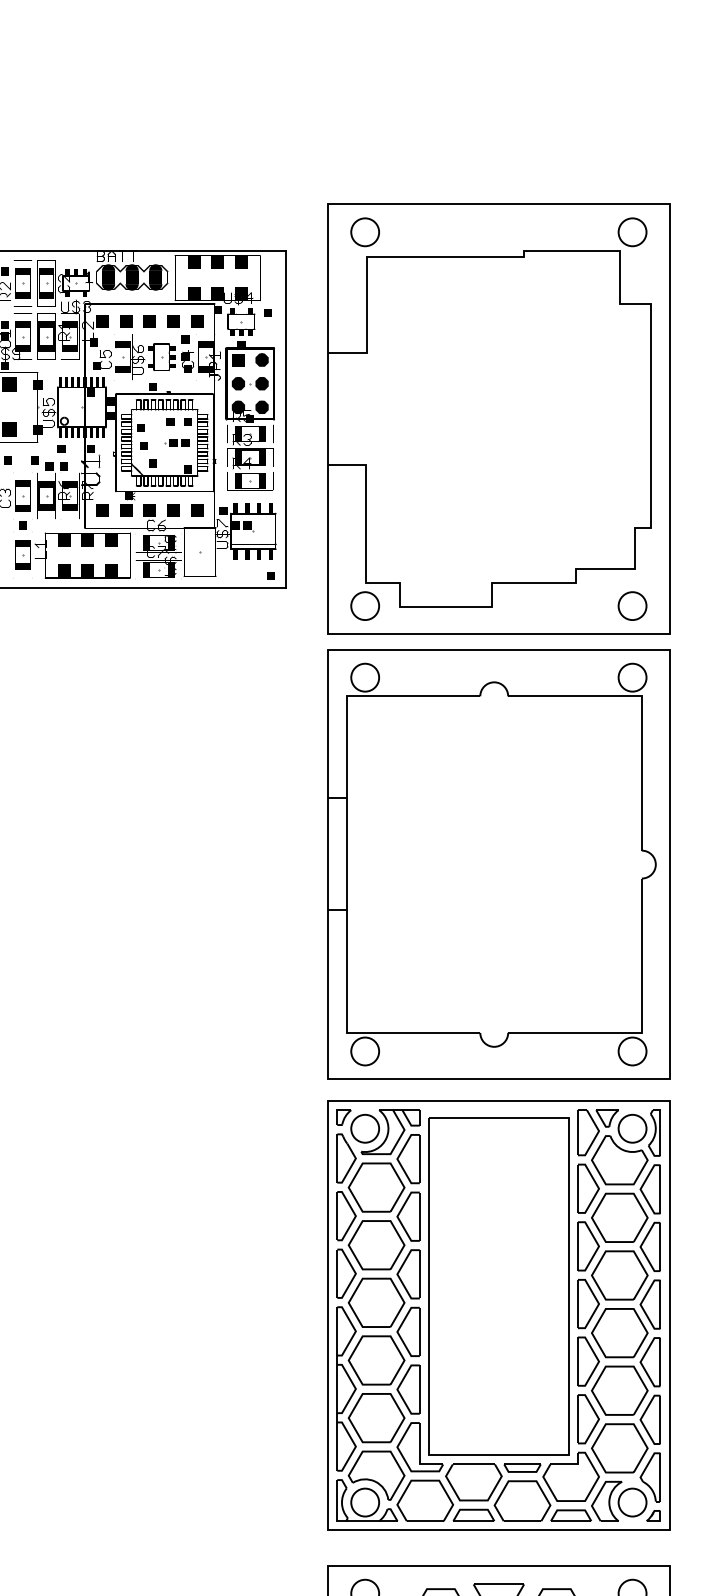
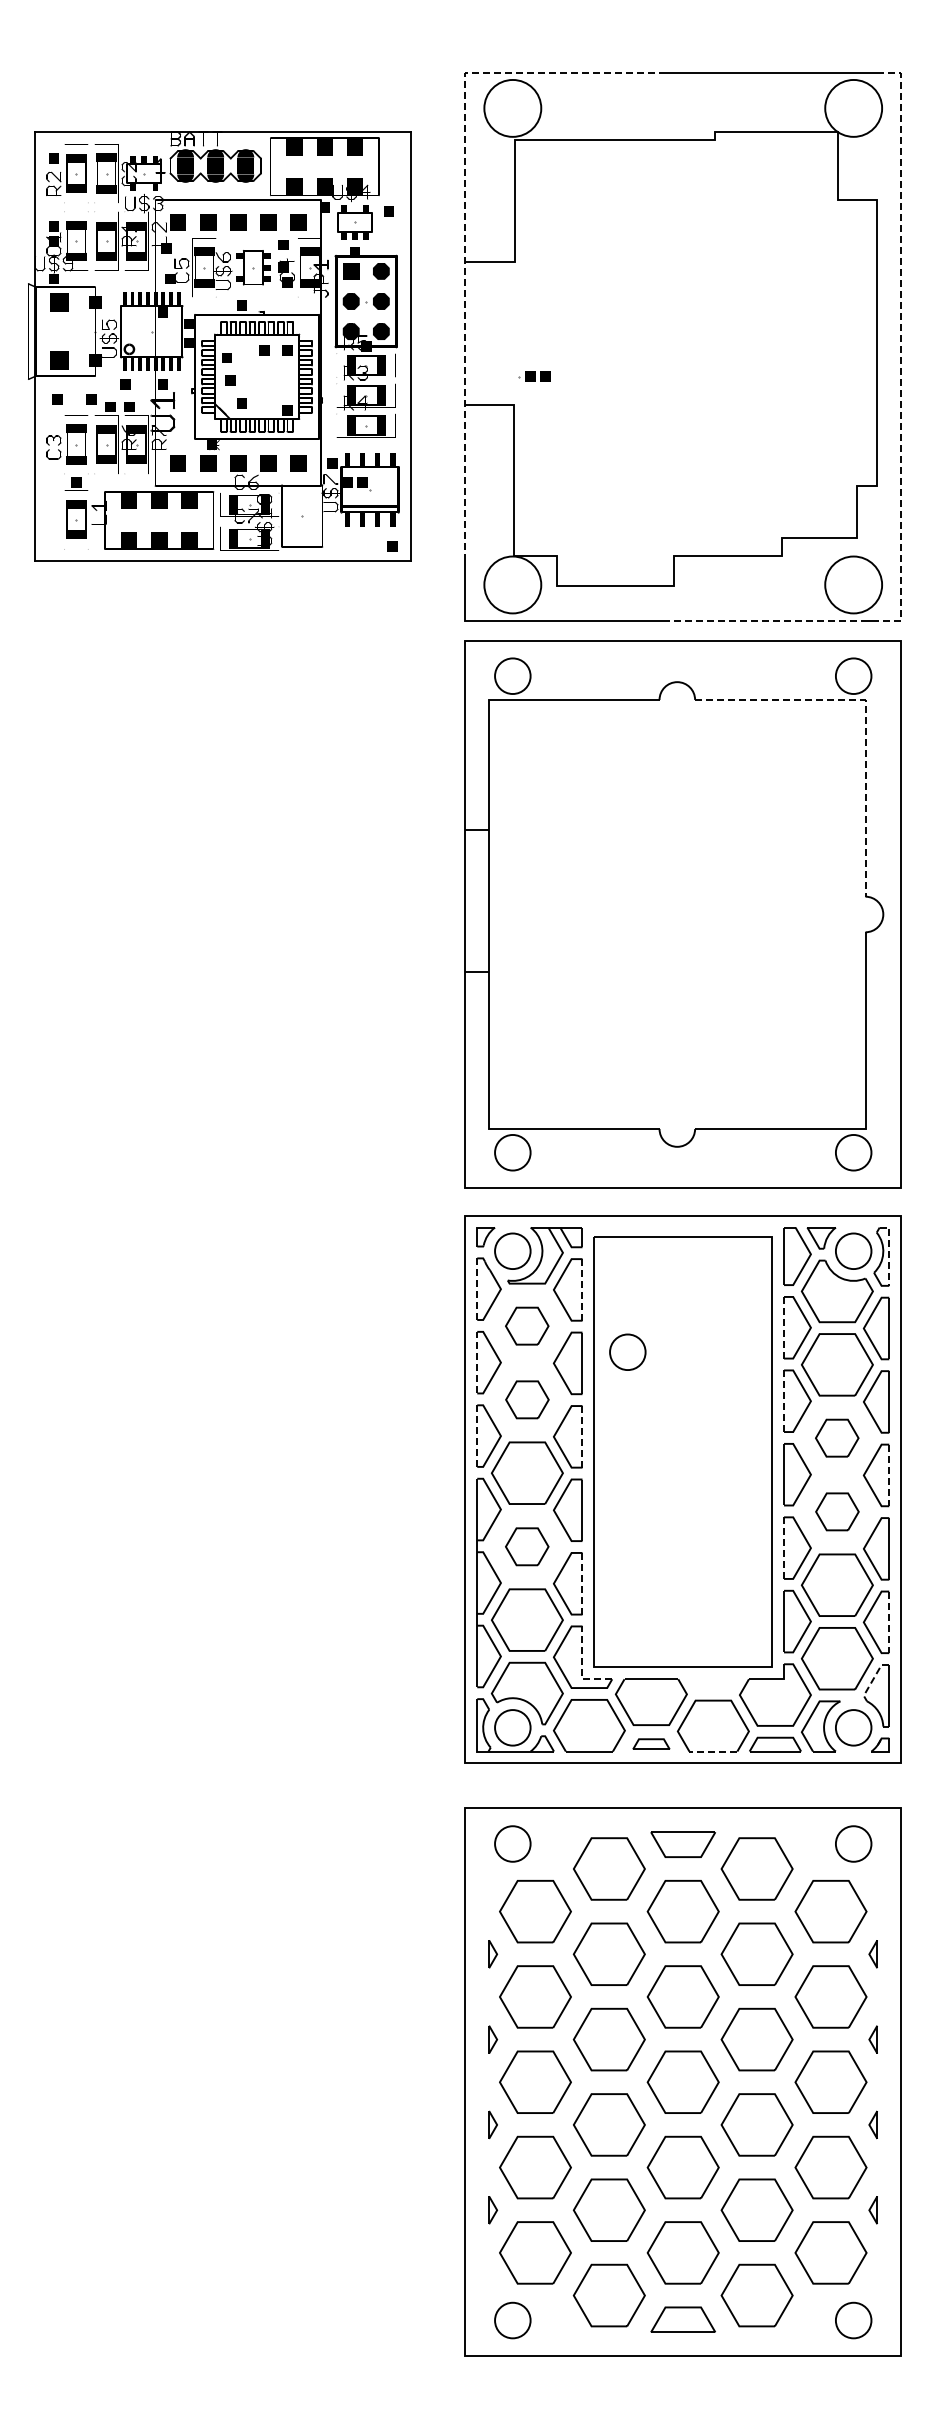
circle: (364, 232) -> (512, 108), size x1.6
circle: (632, 232) -> (853, 108), size x1.6
line: (328, 317) -> (465, 216), solid -> dashed
line: (670, 419) -> (901, 346), solid -> dashed
part: (176, 442) -> (534, 376), moved
circle: (364, 605) -> (512, 584), size x1.6
circle: (632, 605) -> (853, 584), size x1.6
line: (562, 633) -> (764, 620), solid -> dashed
line: (641, 706) -> (865, 712), solid -> dashed
line: (660, 1128) -> (889, 1251), solid -> dashed
line: (337, 1158) -> (477, 1289), solid -> dashed
line: (419, 1158) -> (582, 1289), solid -> dashed
part: (375, 1186) -> (526, 1325), size x0.6
line: (578, 1188) -> (784, 1327), solid -> dashed
circle: (455, 1207) -> (627, 1351), added
line: (337, 1216) -> (477, 1362), solid -> dashed
part: (376, 1245) -> (527, 1399), size x0.6
line: (578, 1246) -> (784, 1401), solid -> dashed
line: (337, 1274) -> (477, 1436), solid -> dashed
line: (419, 1274) -> (582, 1436), solid -> dashed
part: (619, 1274) -> (836, 1437), size x0.6
line: (660, 1304) -> (889, 1475), solid -> dashed
part: (619, 1332) -> (837, 1511), size x0.6
part: (375, 1360) -> (526, 1546), size x0.6
line: (578, 1361) -> (784, 1548), solid -> dashed
line: (419, 1389) -> (582, 1583), solid -> dashed
line: (660, 1419) -> (889, 1622), solid -> dashed
line: (419, 1456) -> (582, 1668), solid -> dashed
line: (647, 1465) -> (872, 1680), solid -> dashed
part: (522, 1467) -> (713, 1683), removed
part: (473, 1515) -> (651, 1744), size x0.7
line: (522, 1521) -> (713, 1751), solid -> dashed

